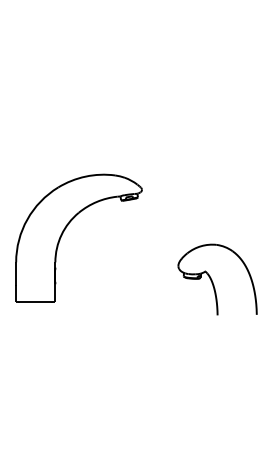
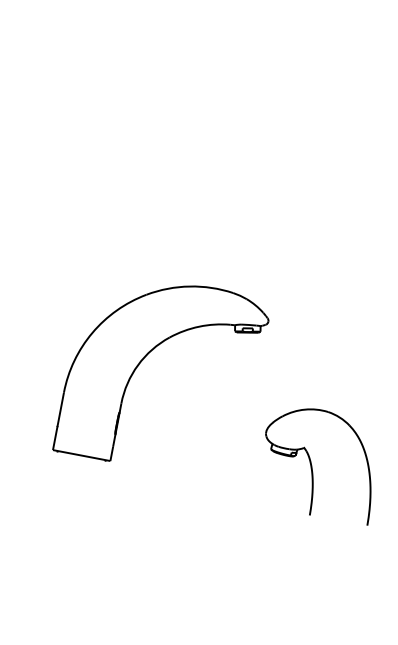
part: (66, 228) -> (147, 357), moved

